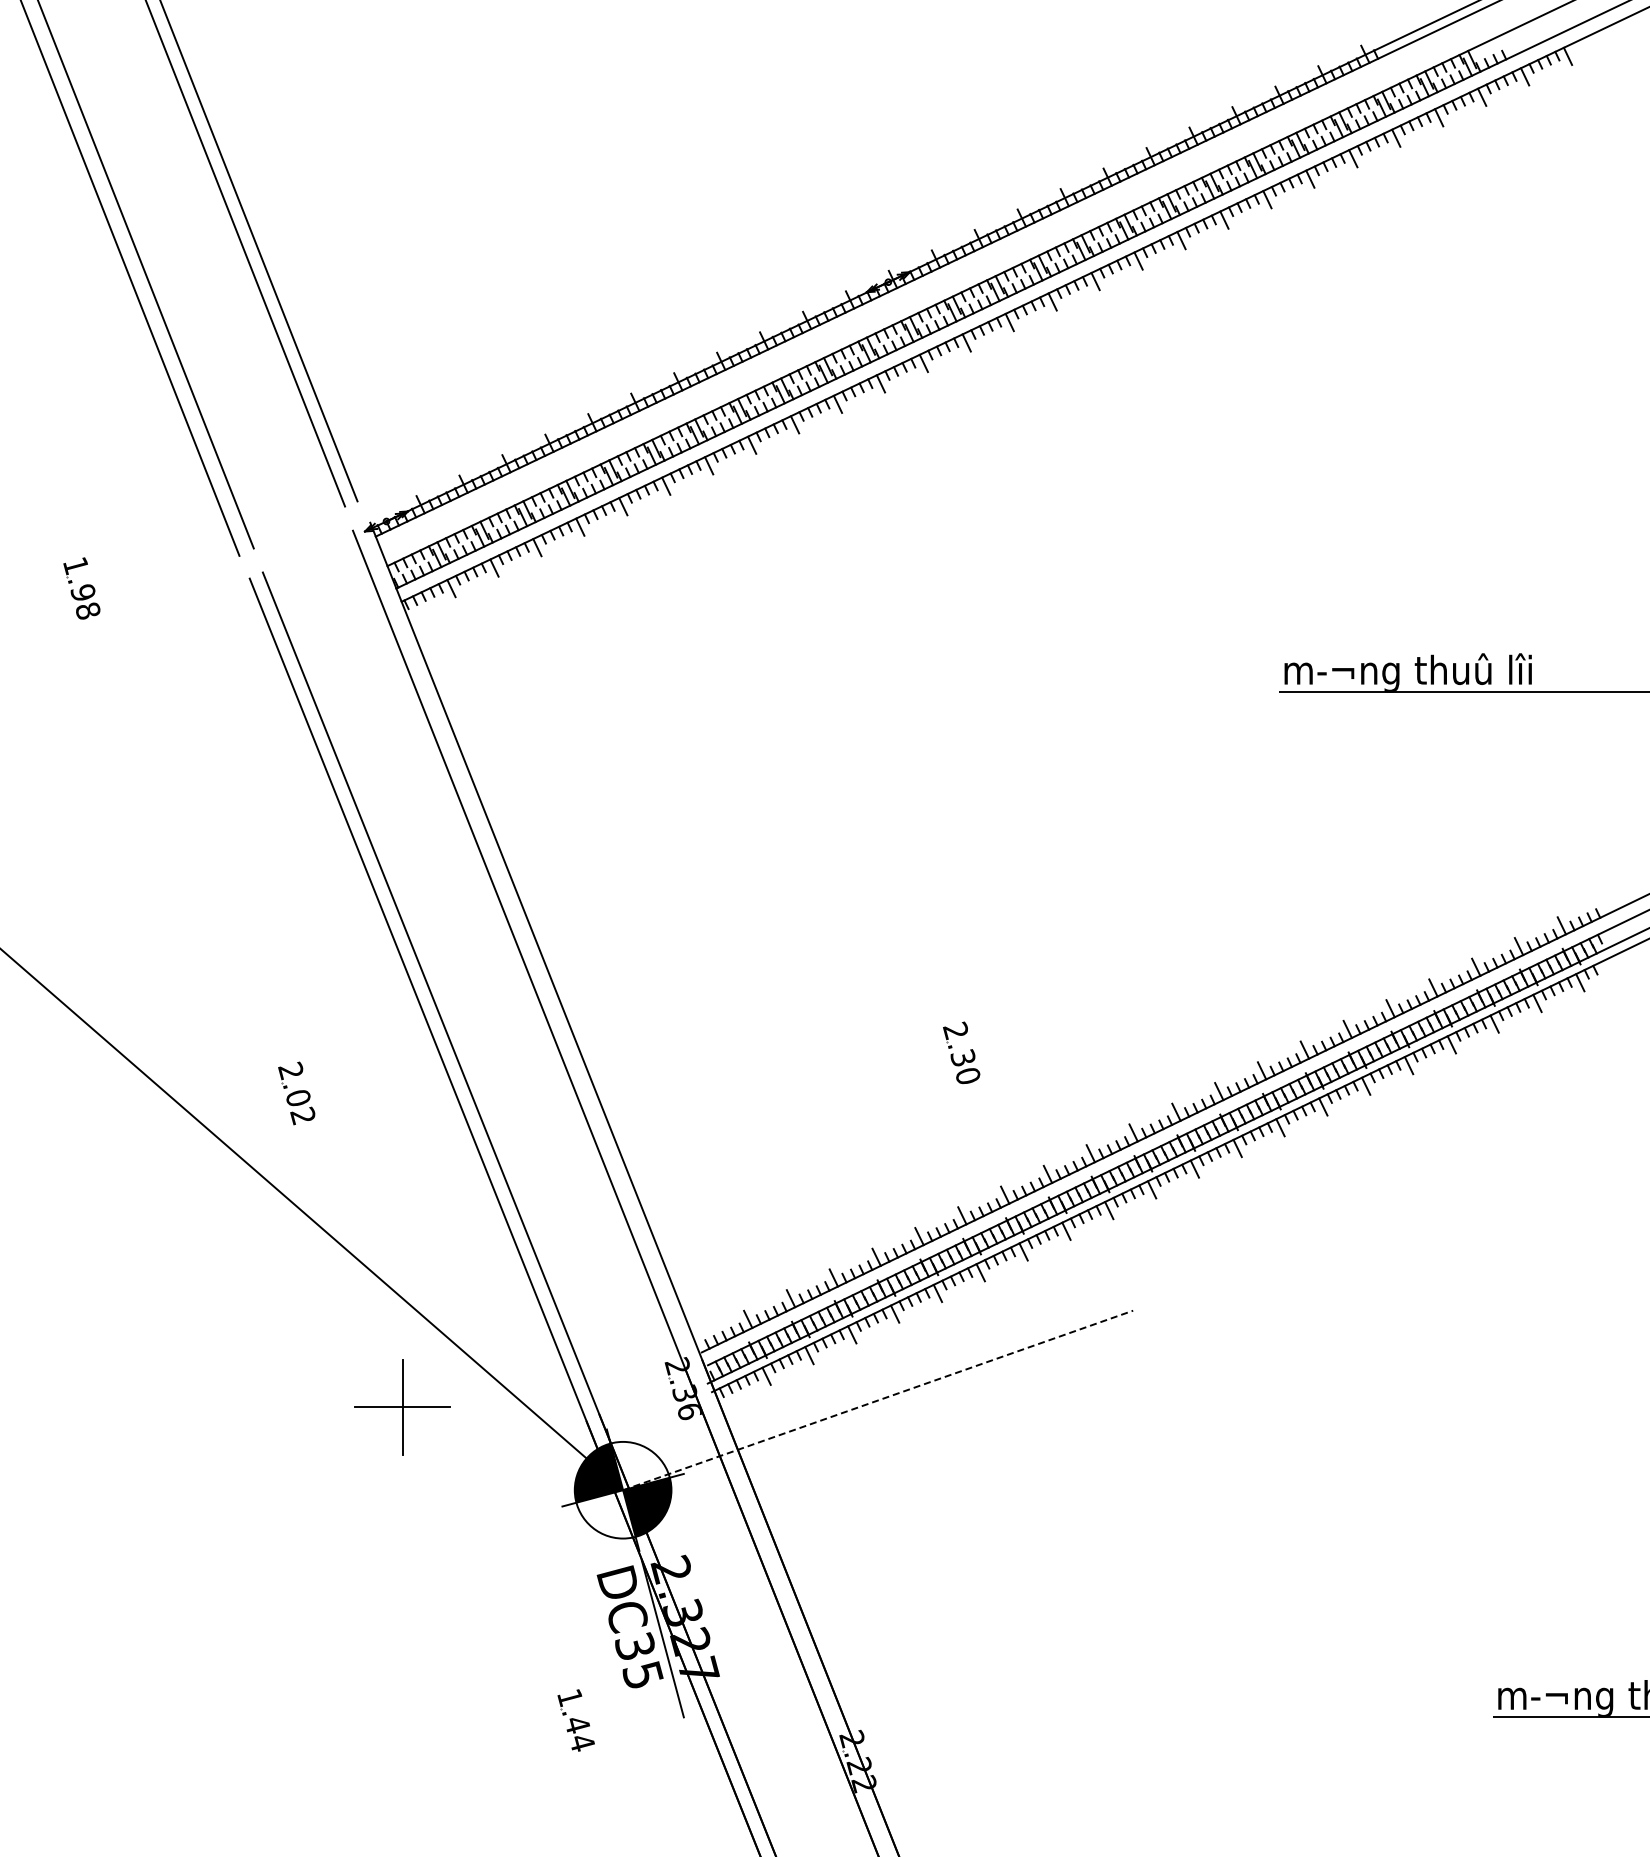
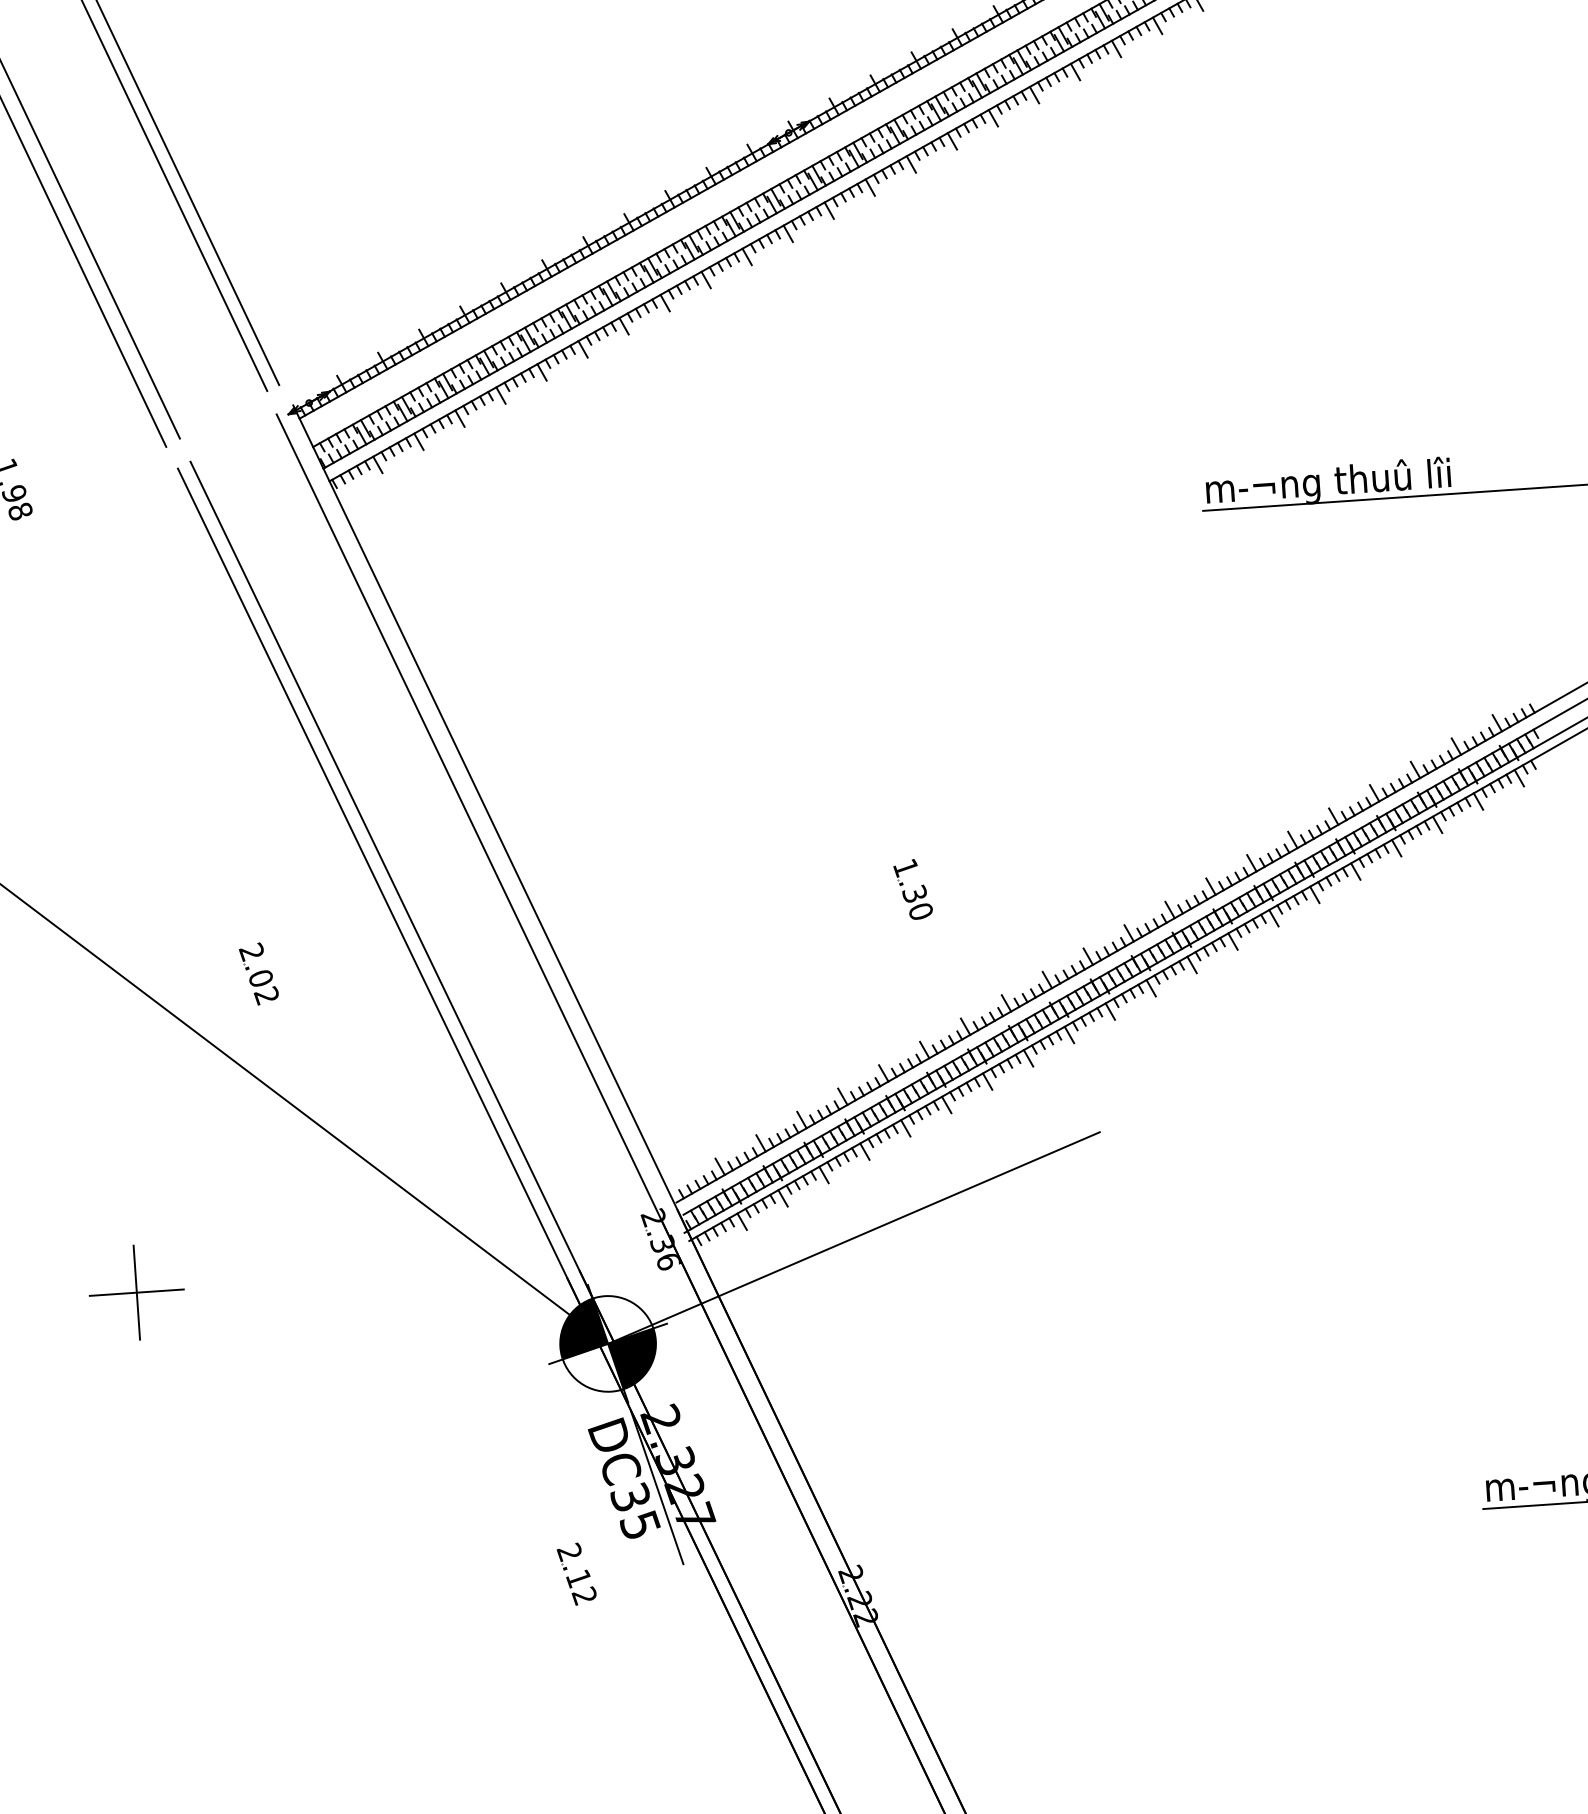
text: (955, 1030) -> (905, 867), 2.30 -> 1.30
line: (878, 1400) -> (854, 1238), dashed -> solid
part: (402, 1407) -> (136, 1292), moved
text: (575, 1719) -> (576, 1573), 1.44 -> 2.12

